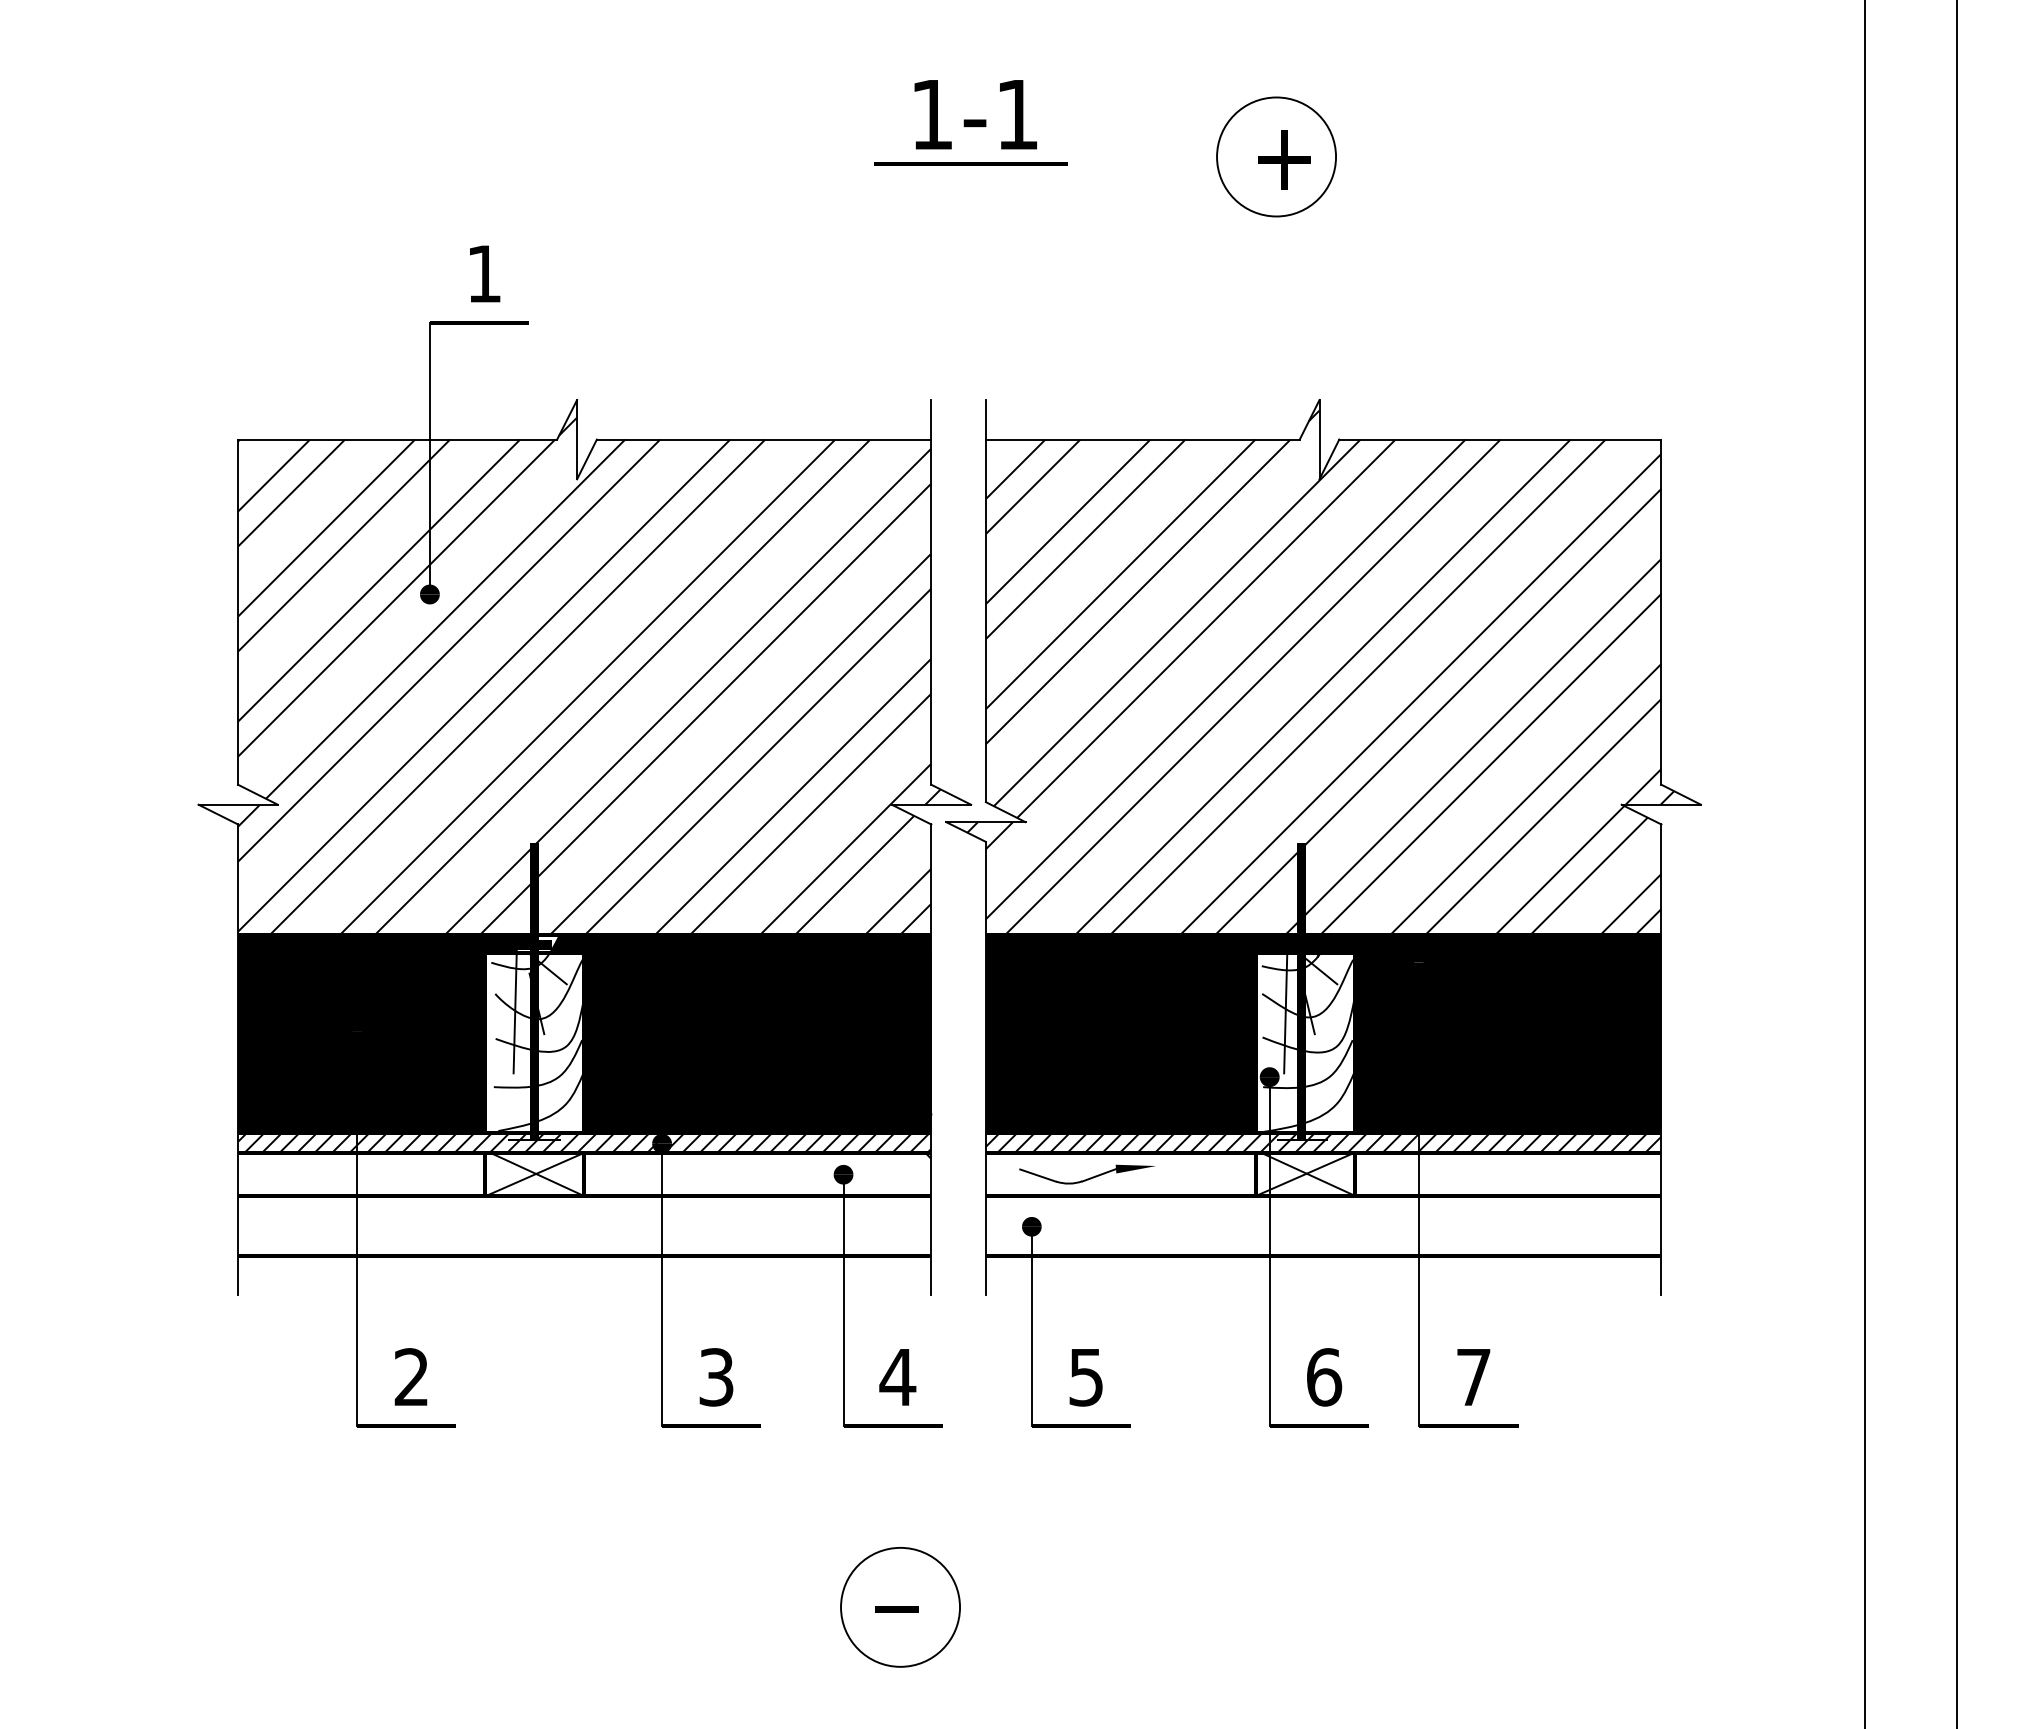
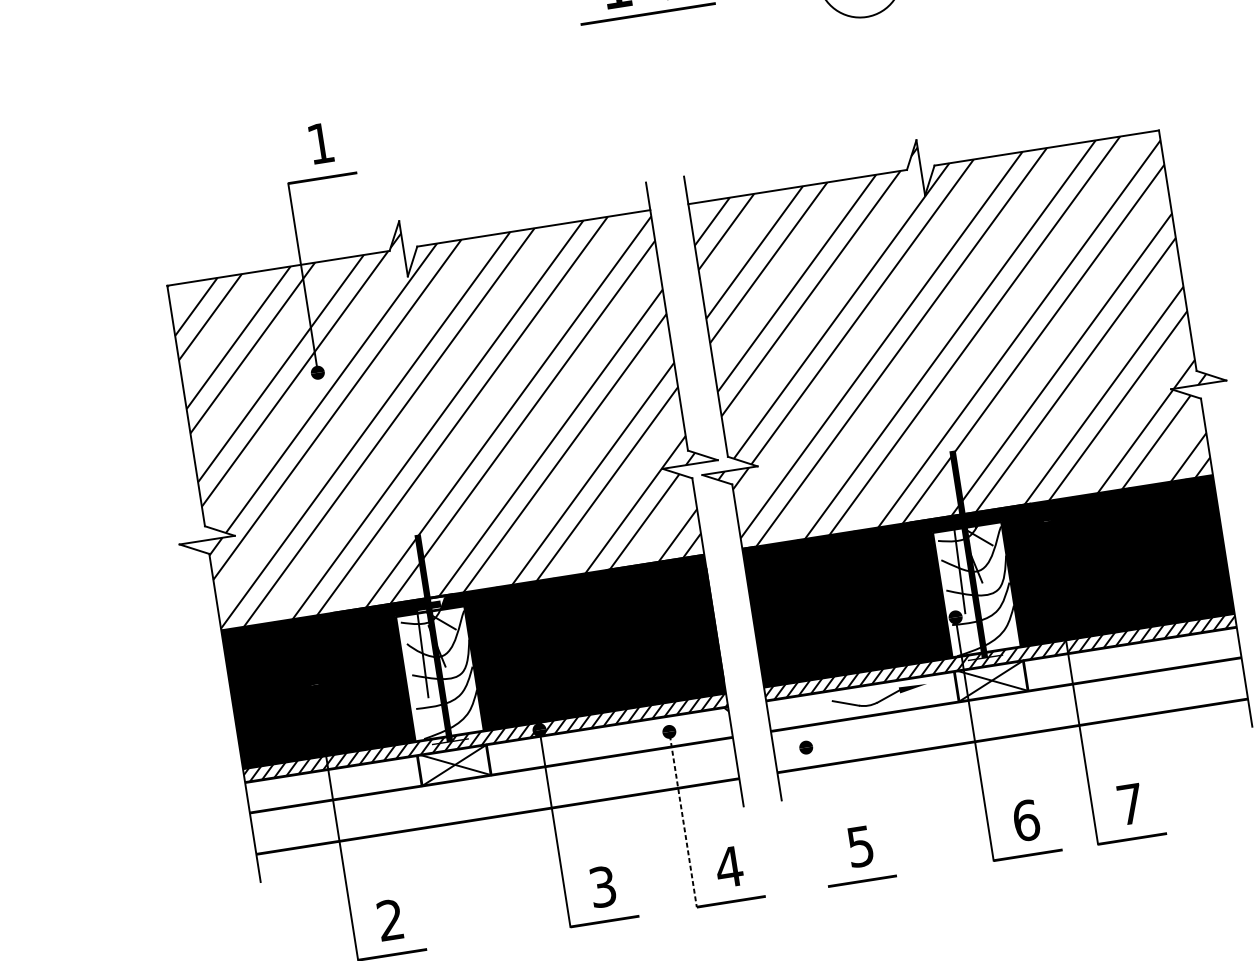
part: (1087, 1174) -> (880, 697), moved
line: (843, 1303) -> (683, 821), solid -> dashed
line: (1031, 1328) -> (817, 818), removed

